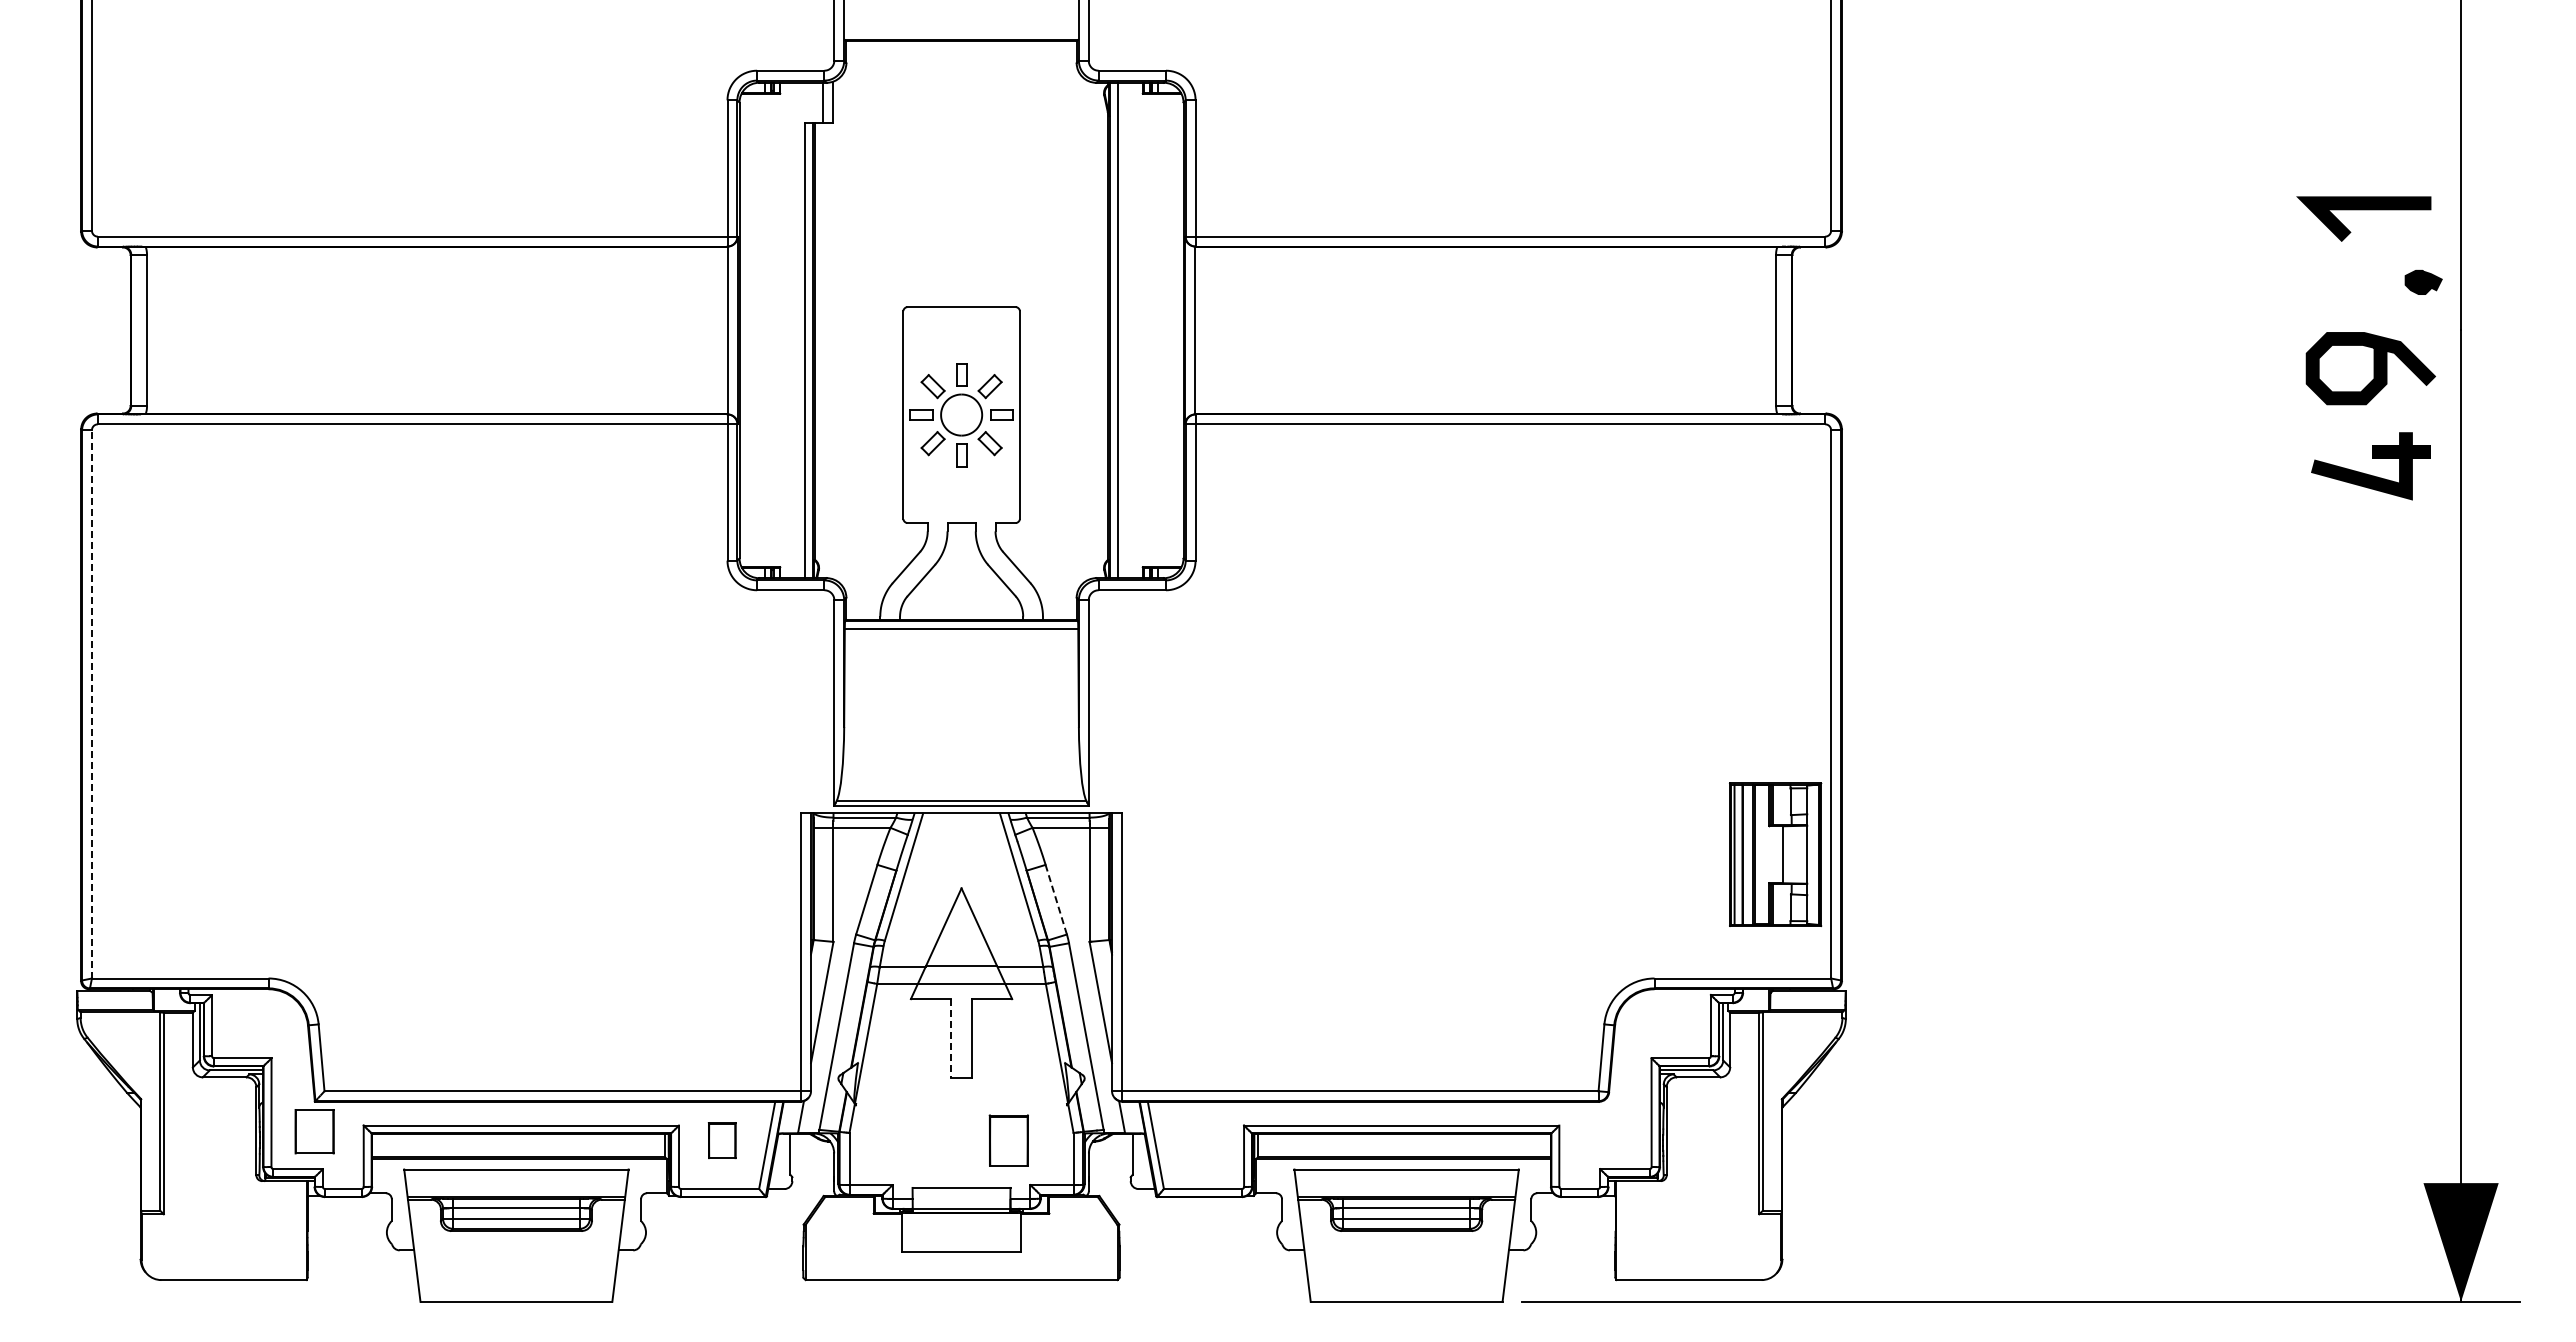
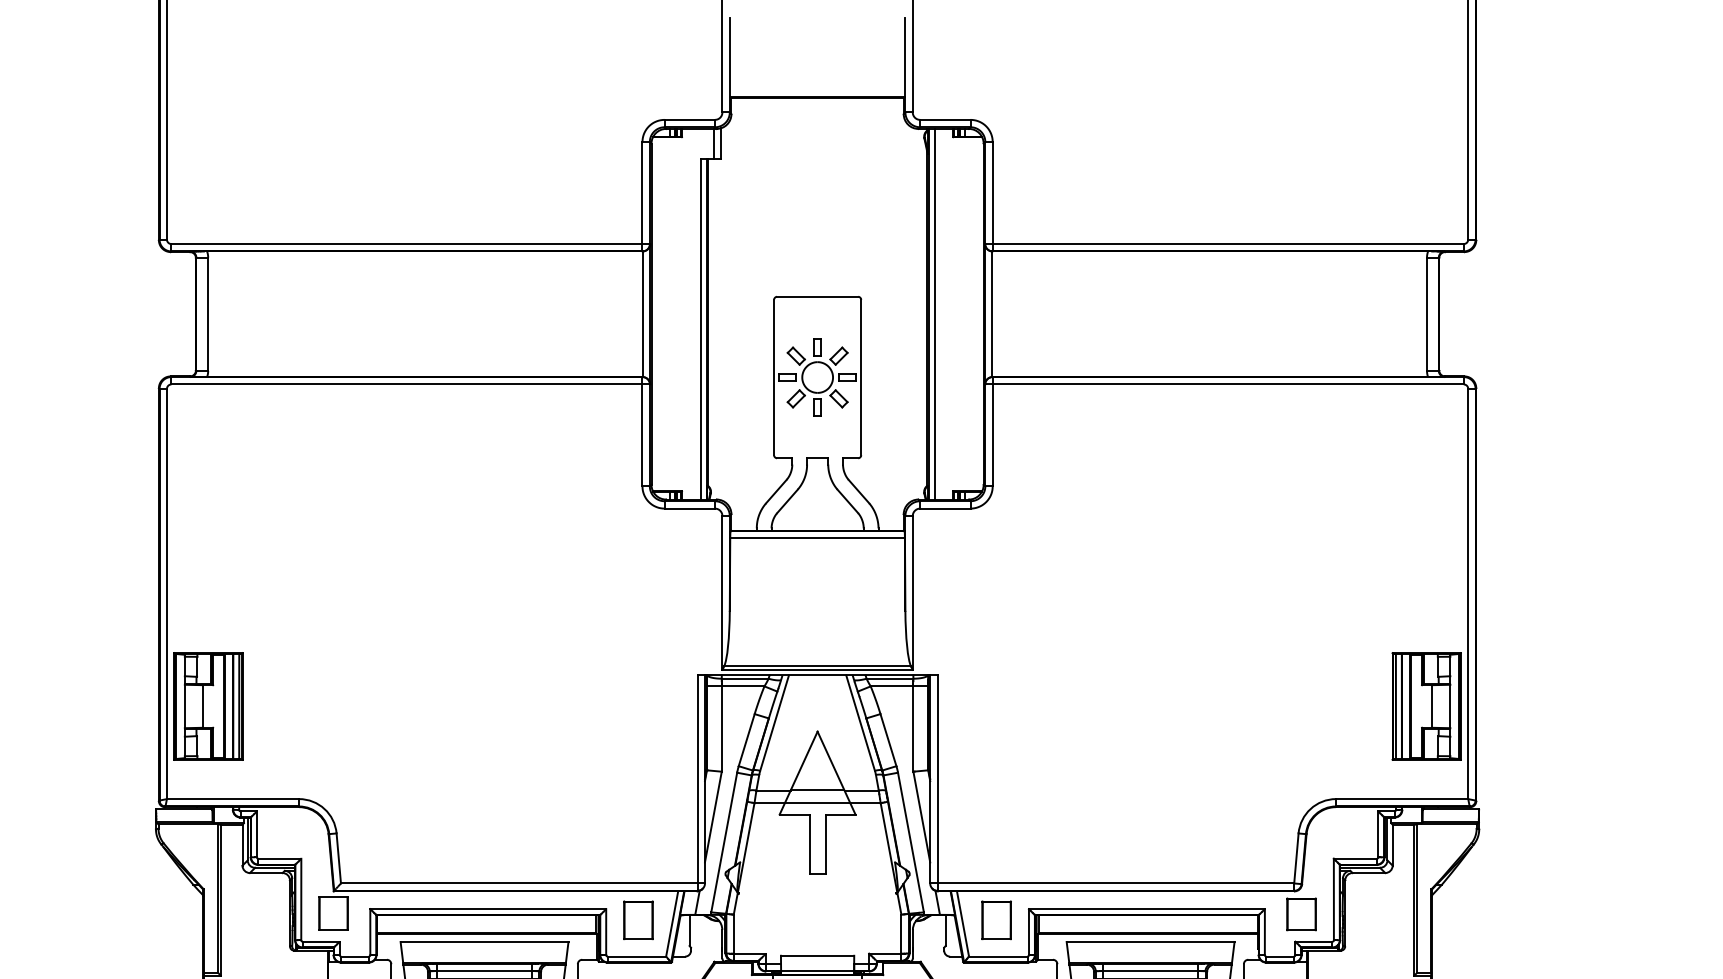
line: (91, 703) -> (166, 593), dashed -> solid
part: (147, 854) -> (208, 706), added
line: (1056, 899) -> (888, 739), dashed -> solid
line: (950, 1038) -> (809, 843), dashed -> solid
part: (1608, 1132) -> (1301, 914), added
part: (722, 1140) -> (638, 920), size x1.43
part: (1008, 1140) -> (996, 920), moved

